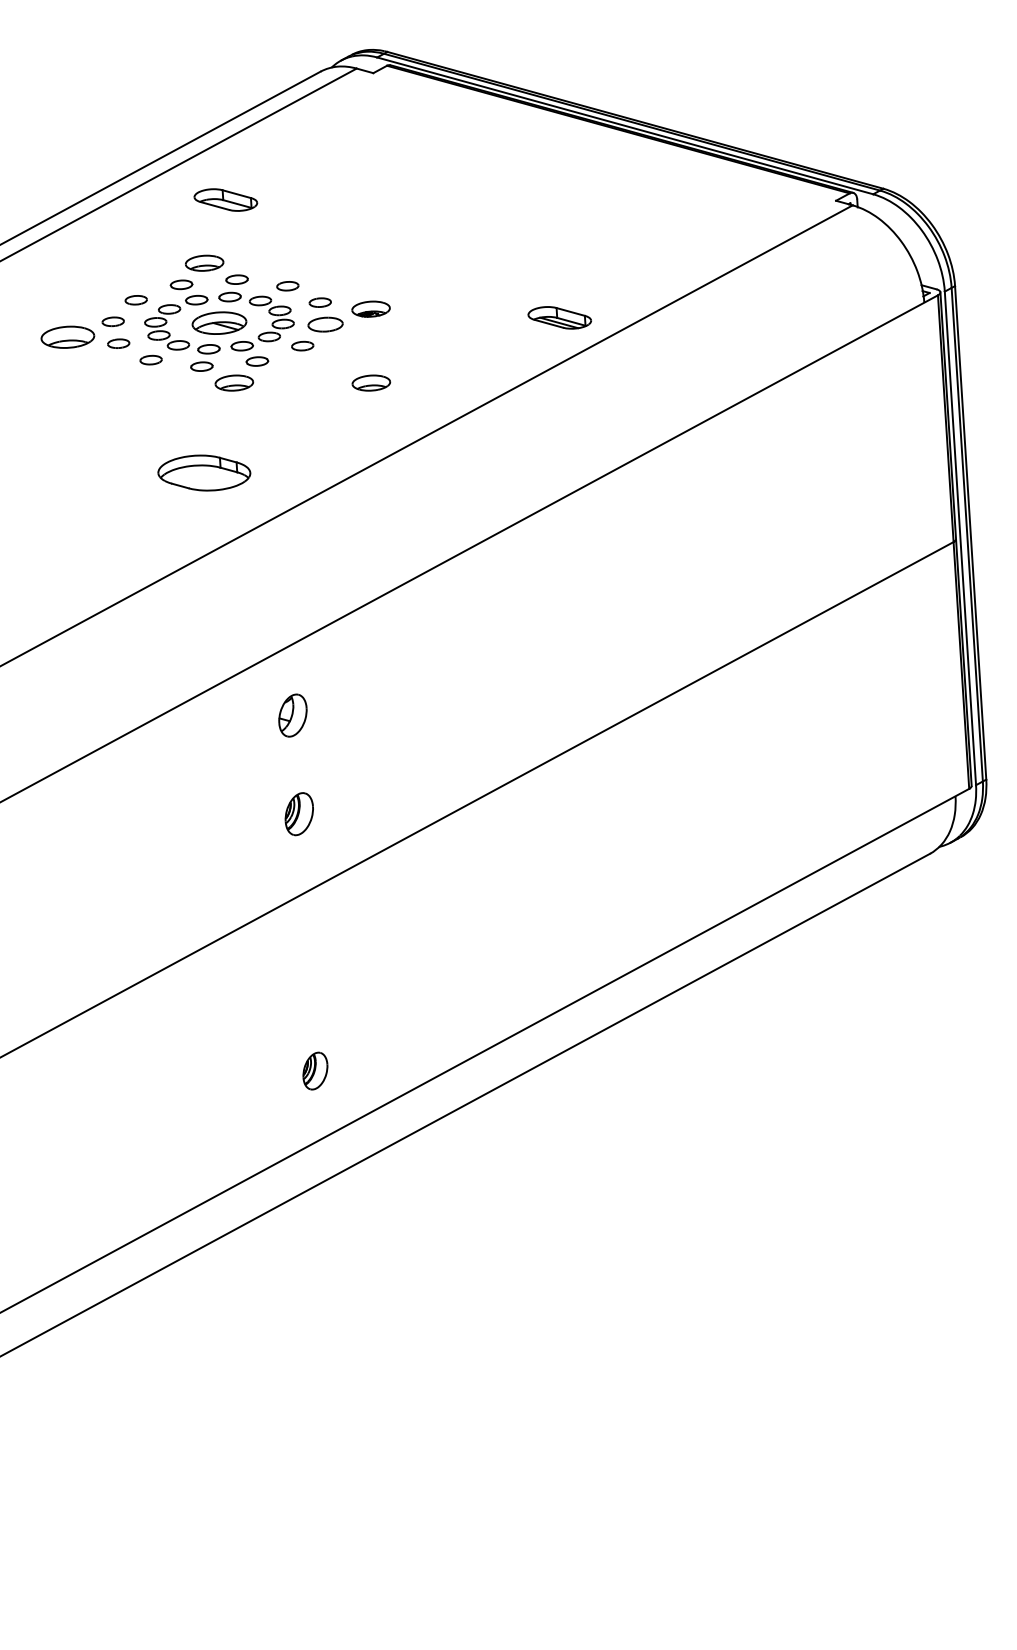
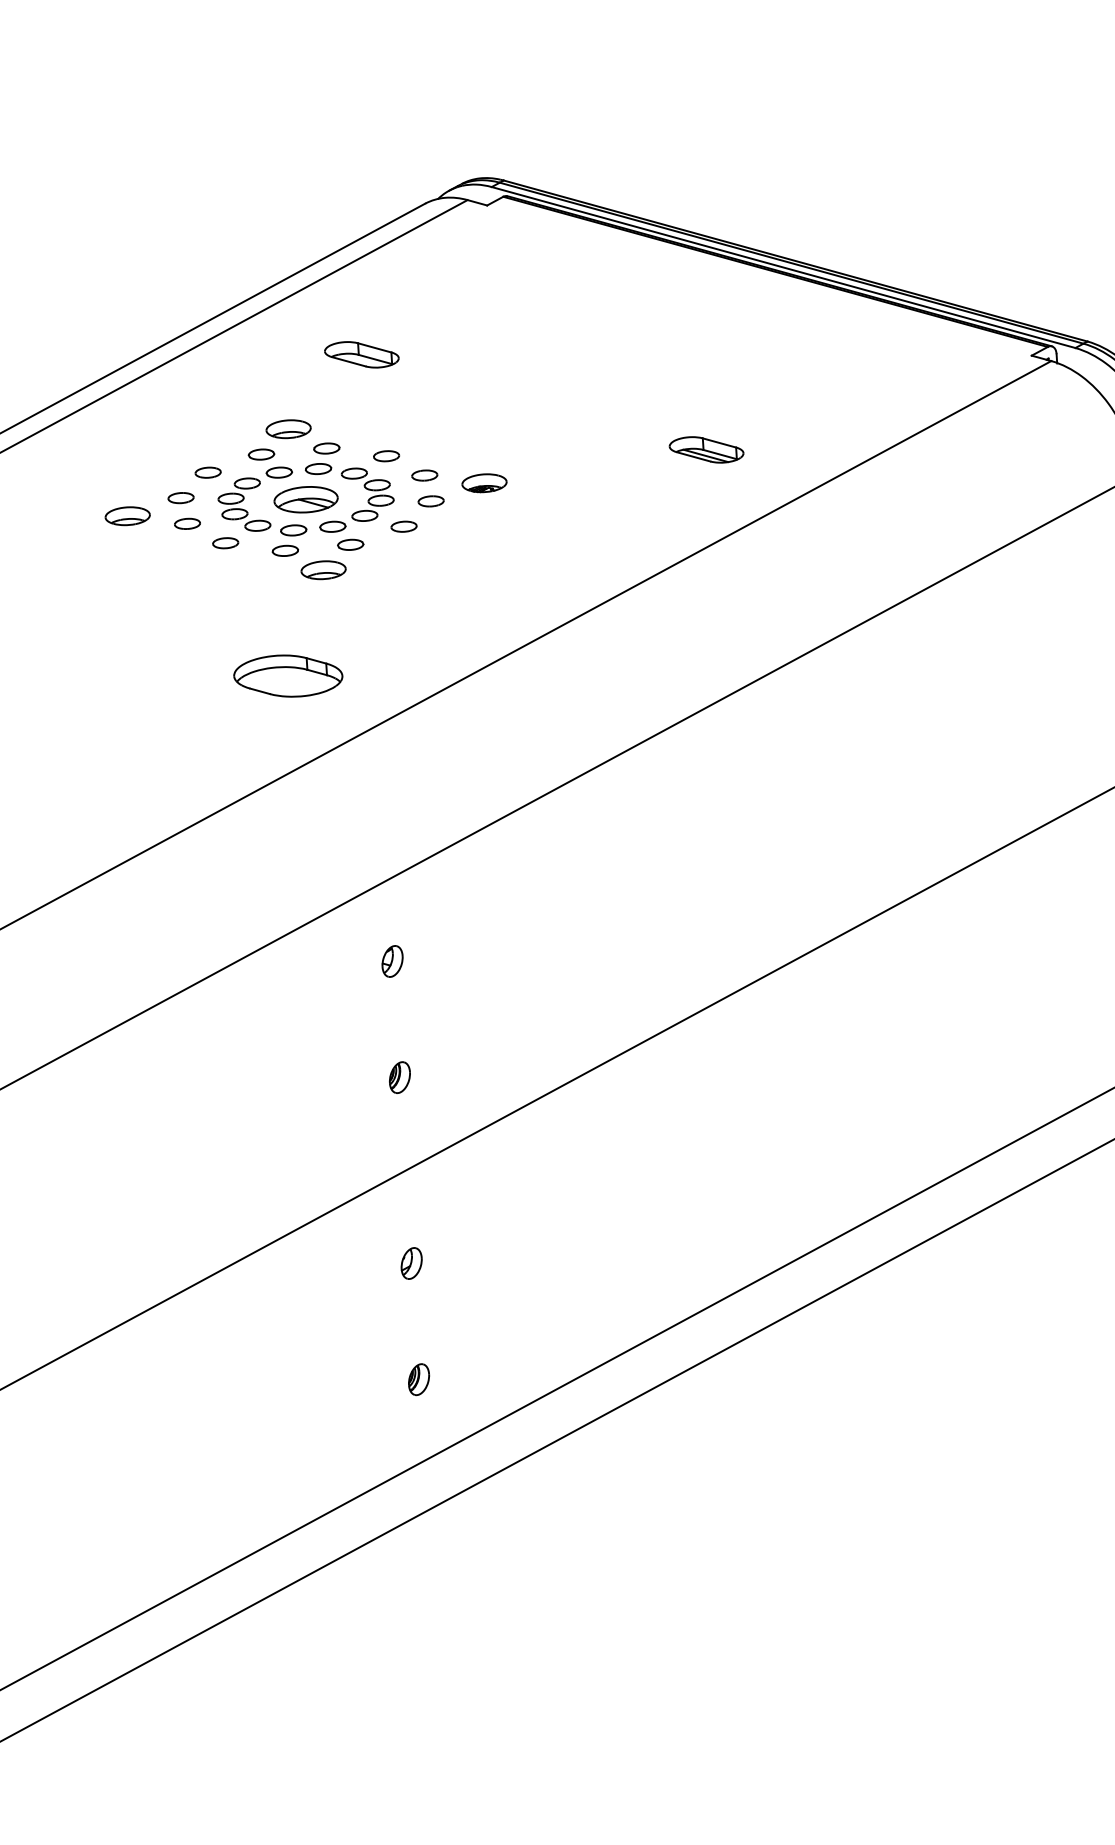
part: (225, 199) -> (361, 354), moved
part: (559, 317) -> (706, 449), moved
part: (325, 324) -> (430, 501), size x0.62
part: (67, 336) -> (127, 515), size x0.71
part: (371, 382) -> (485, 569), removed
part: (292, 715) -> (392, 961), size x0.62
part: (298, 814) -> (399, 1077), size x0.62
part: (308, 972) -> (410, 1263), added
part: (315, 1070) -> (419, 1379), size x0.71

